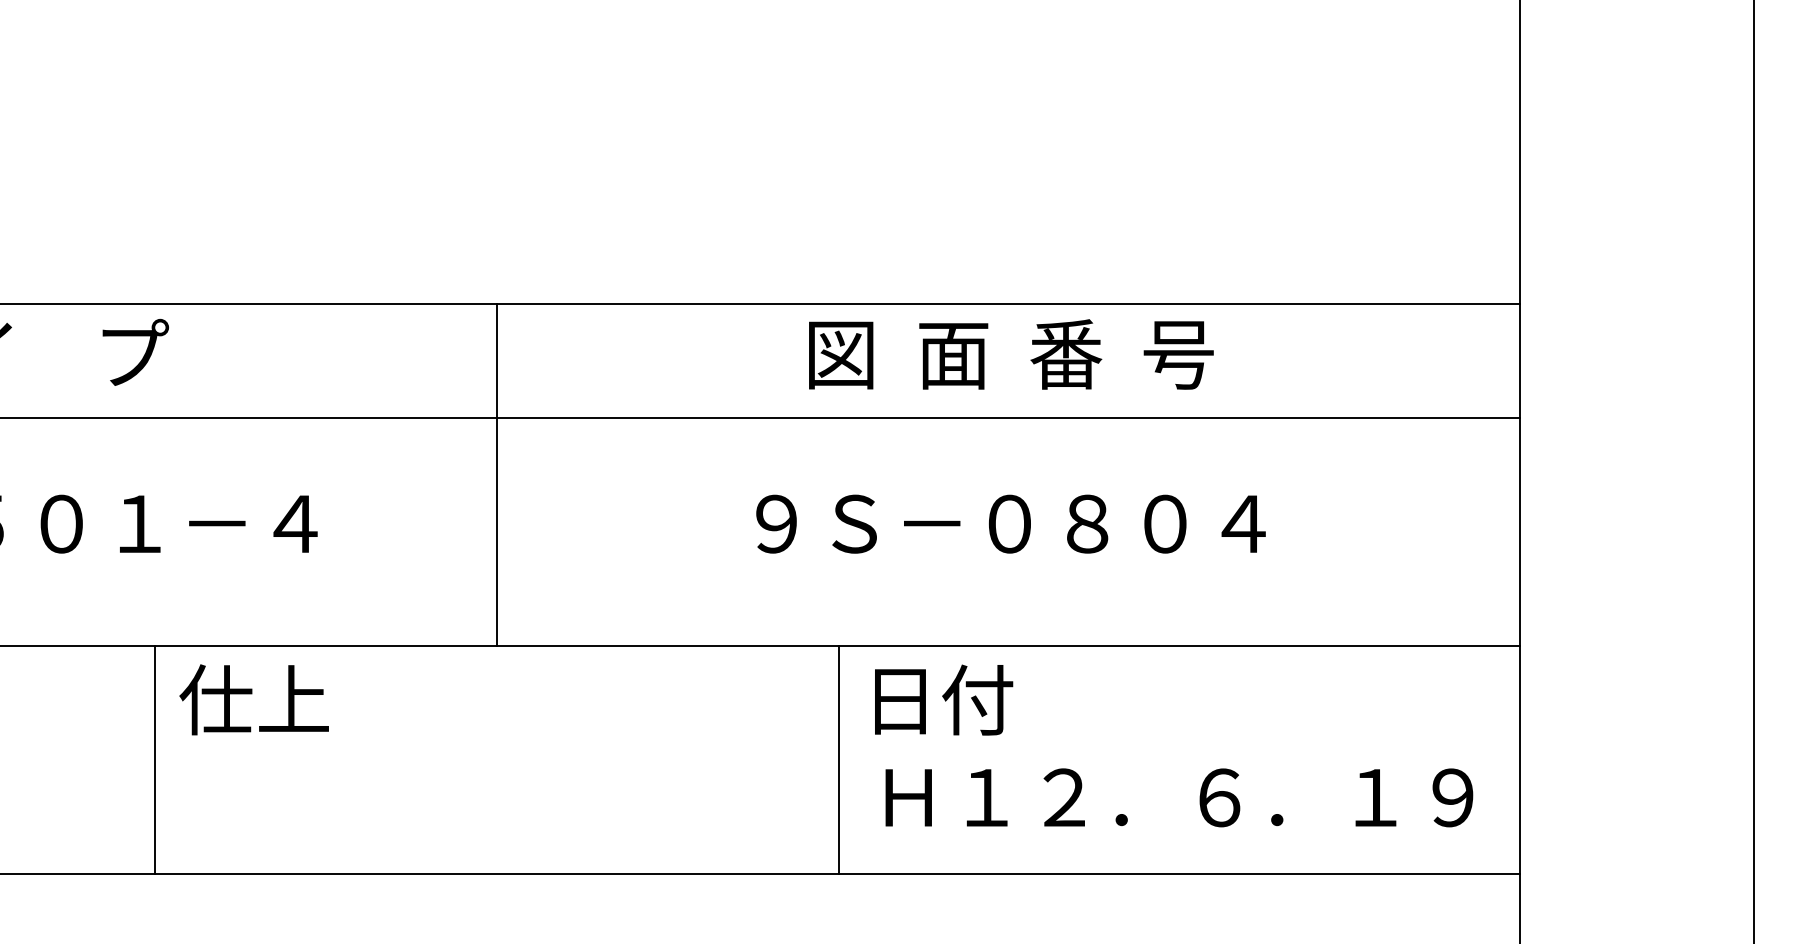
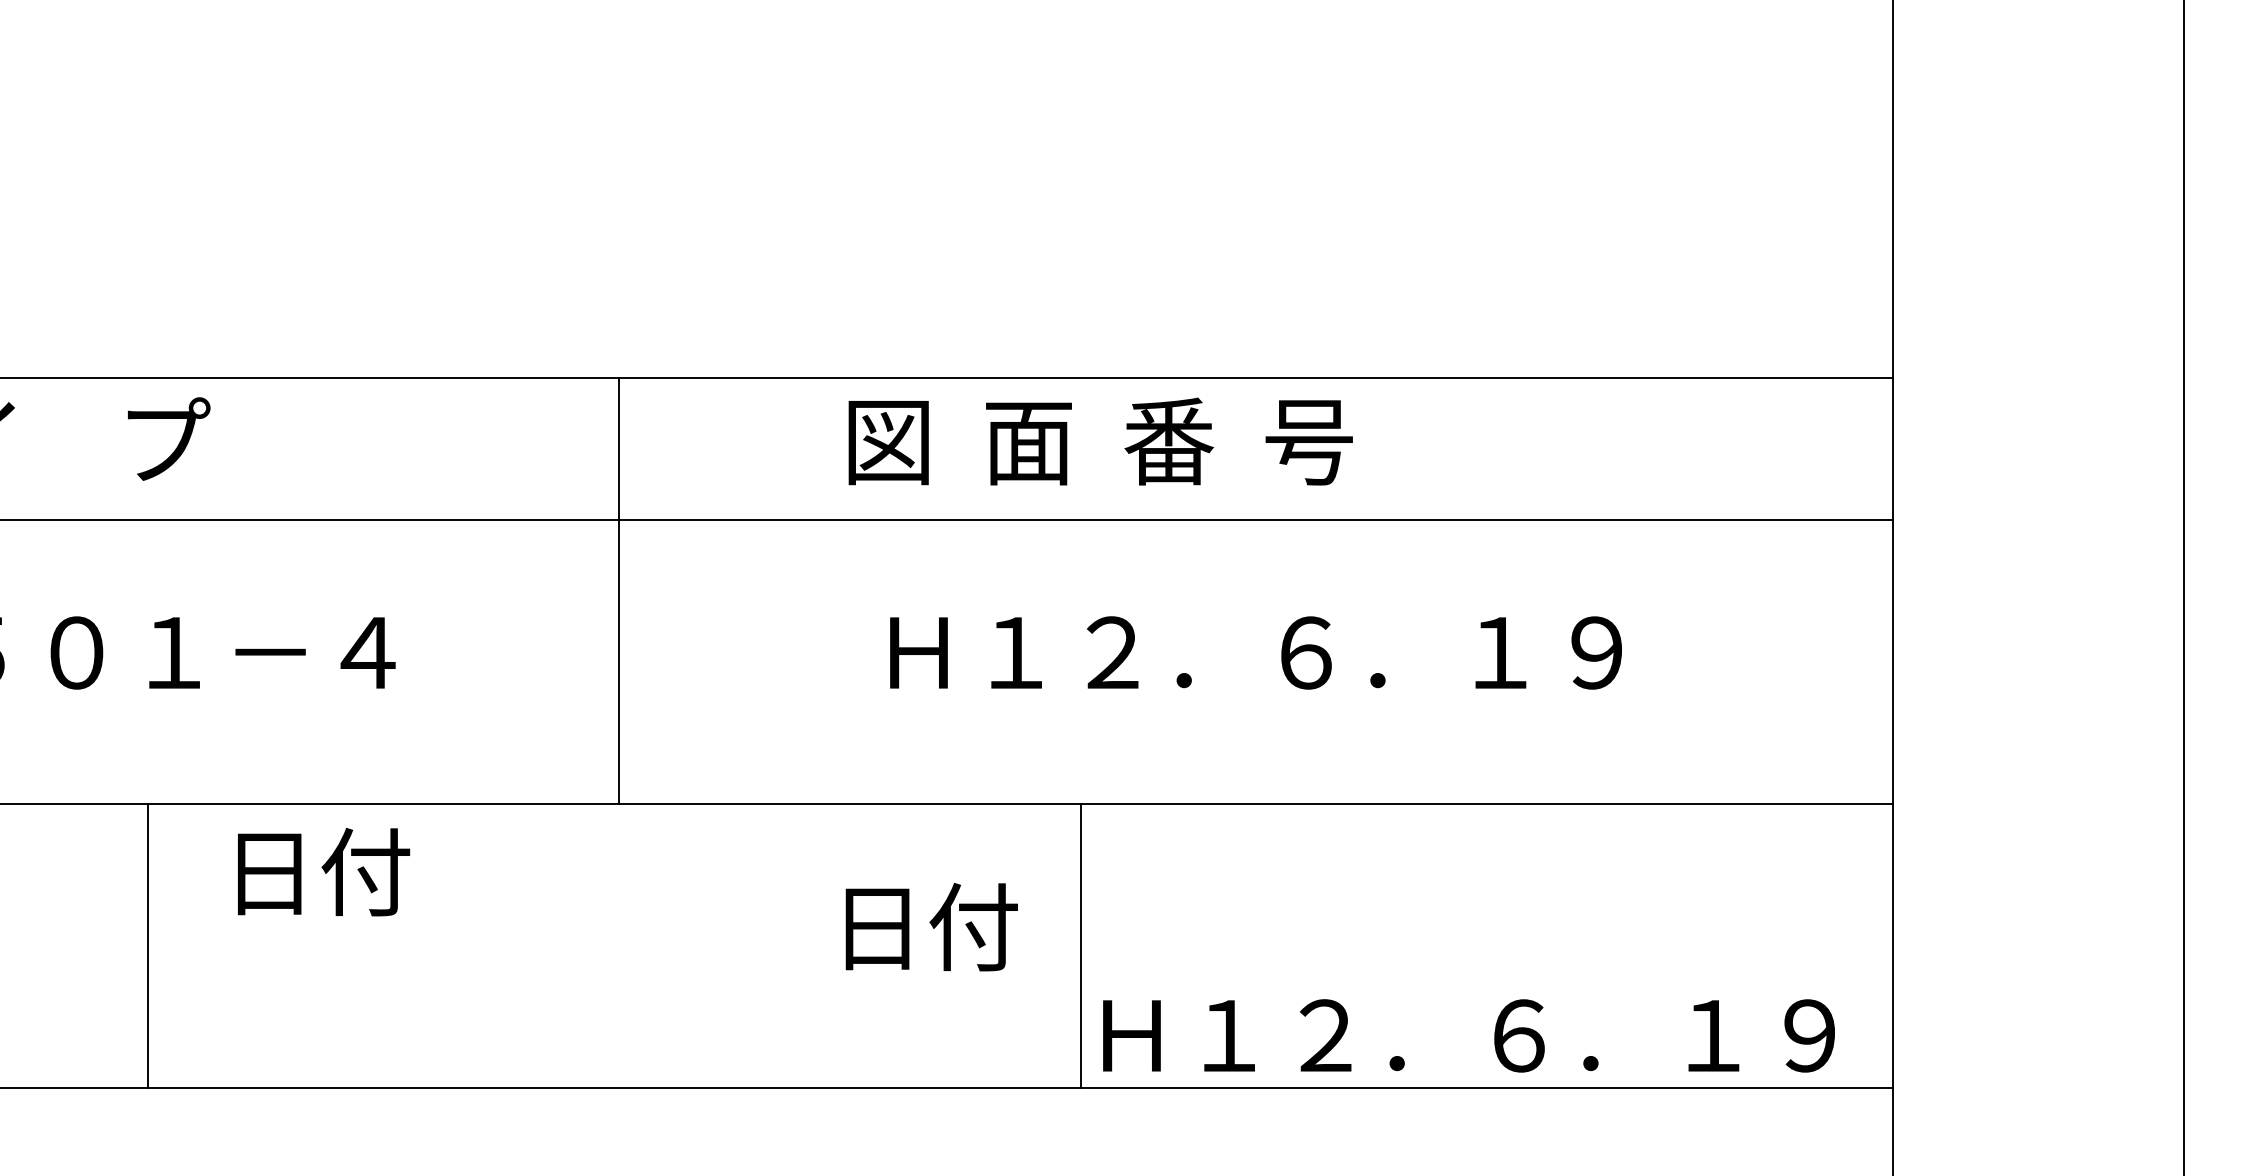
text: (1011, 354) -> (1100, 441), moved
text: (1007, 523) -> (1255, 652), ９Ｓ－０８０４ -> Ｈ１２．６．１９
text: (254, 699) -> (316, 871), 仕上 -> 日付
text: (943, 700) -> (931, 927), moved
line: (155, 759) -> (148, 946), moved
line: (839, 759) -> (1081, 946), moved
text: (1178, 797) -> (1468, 1035), moved

